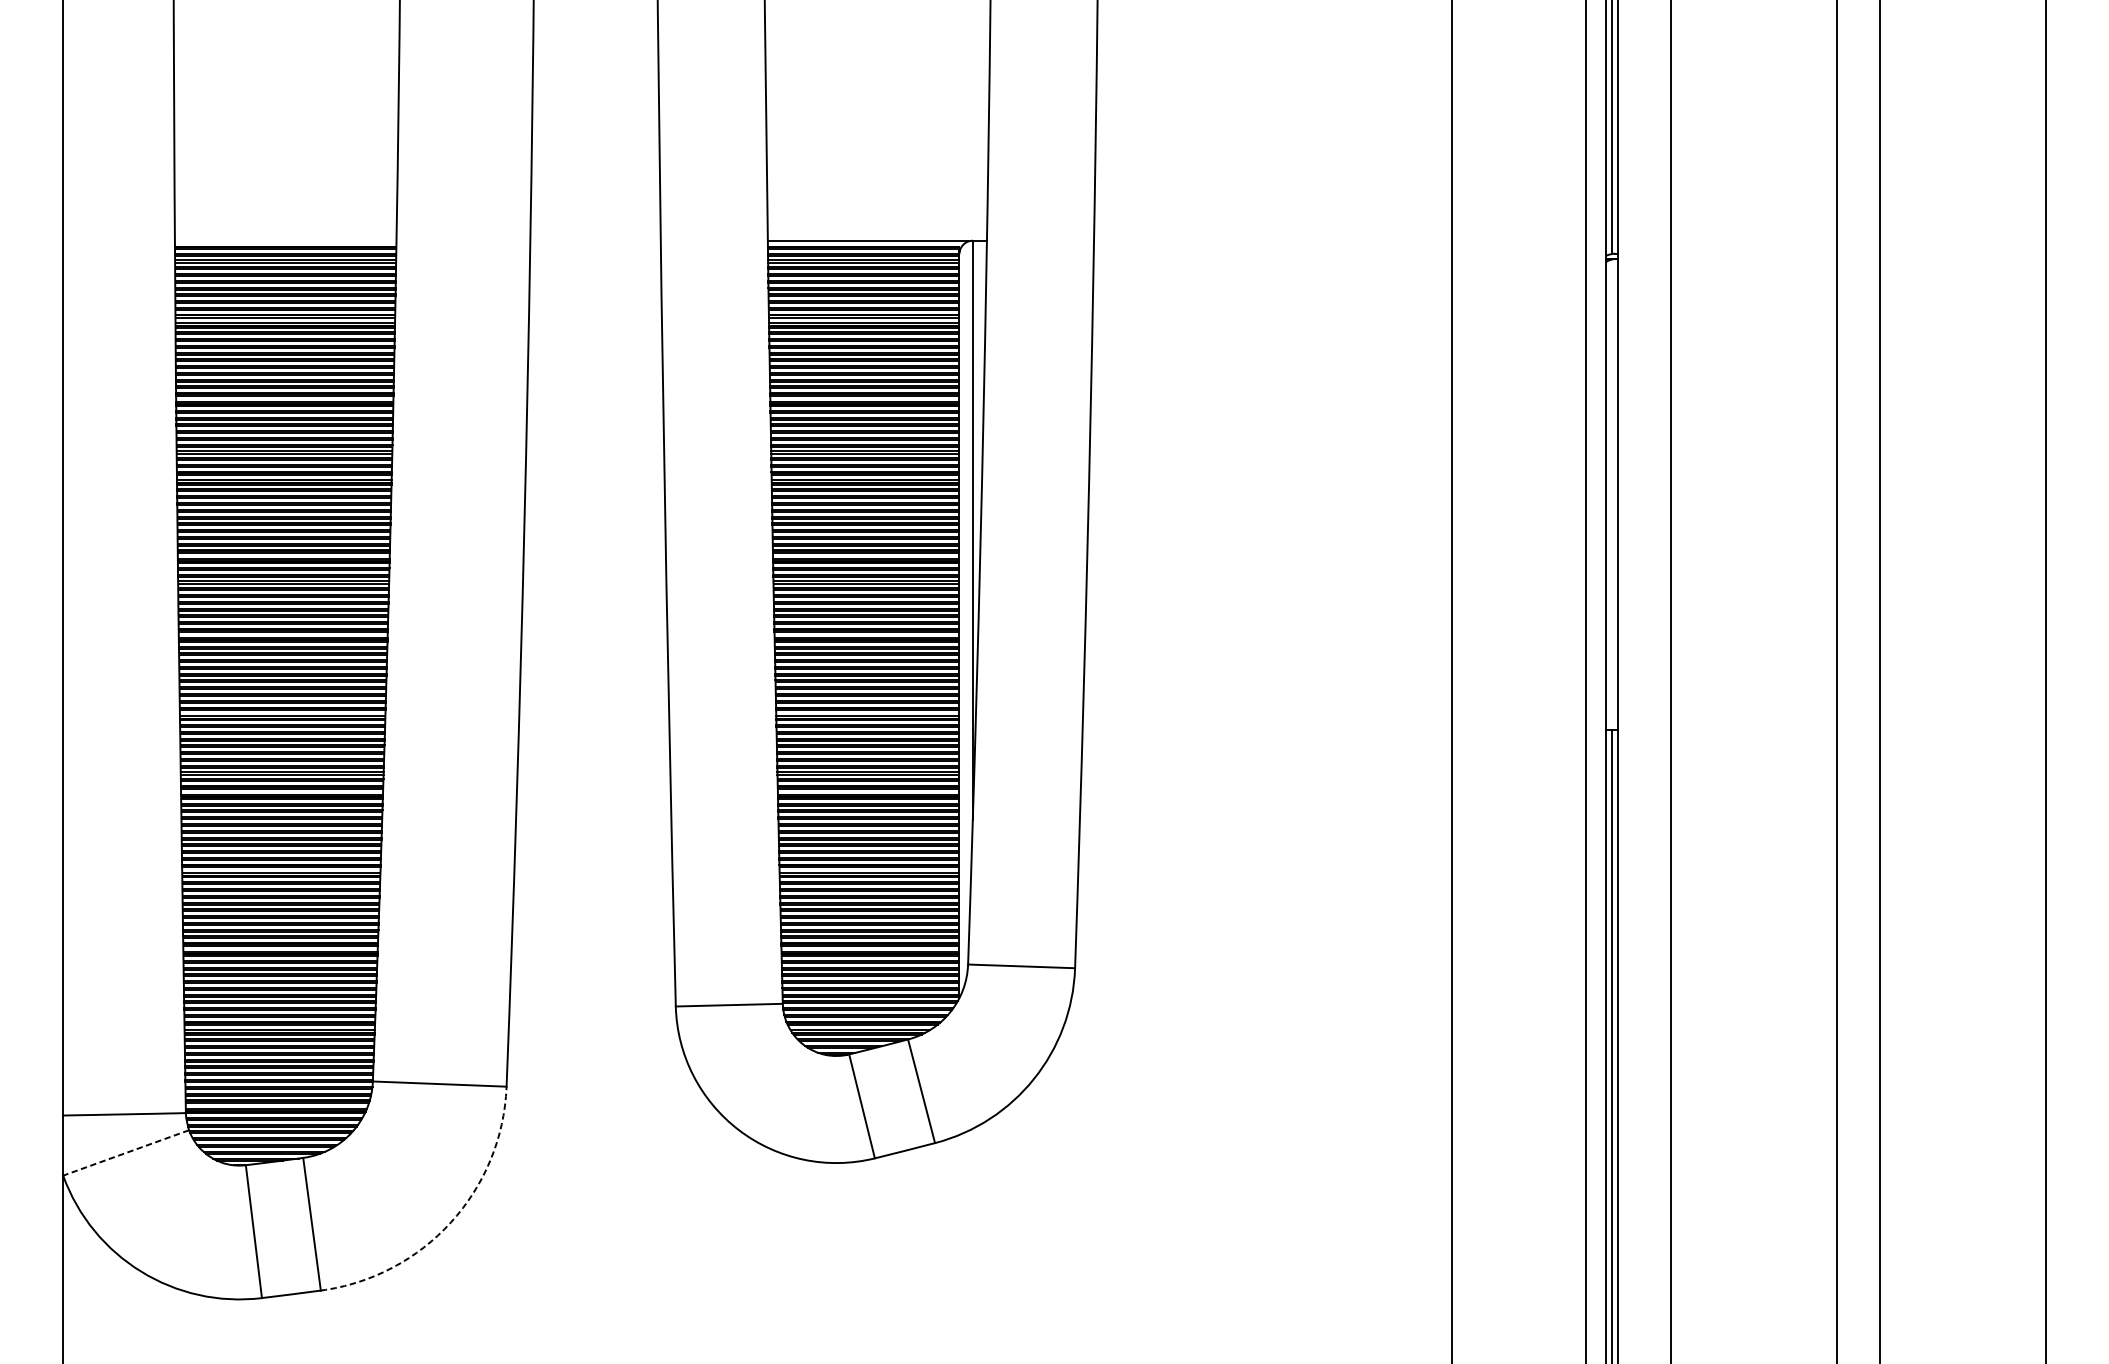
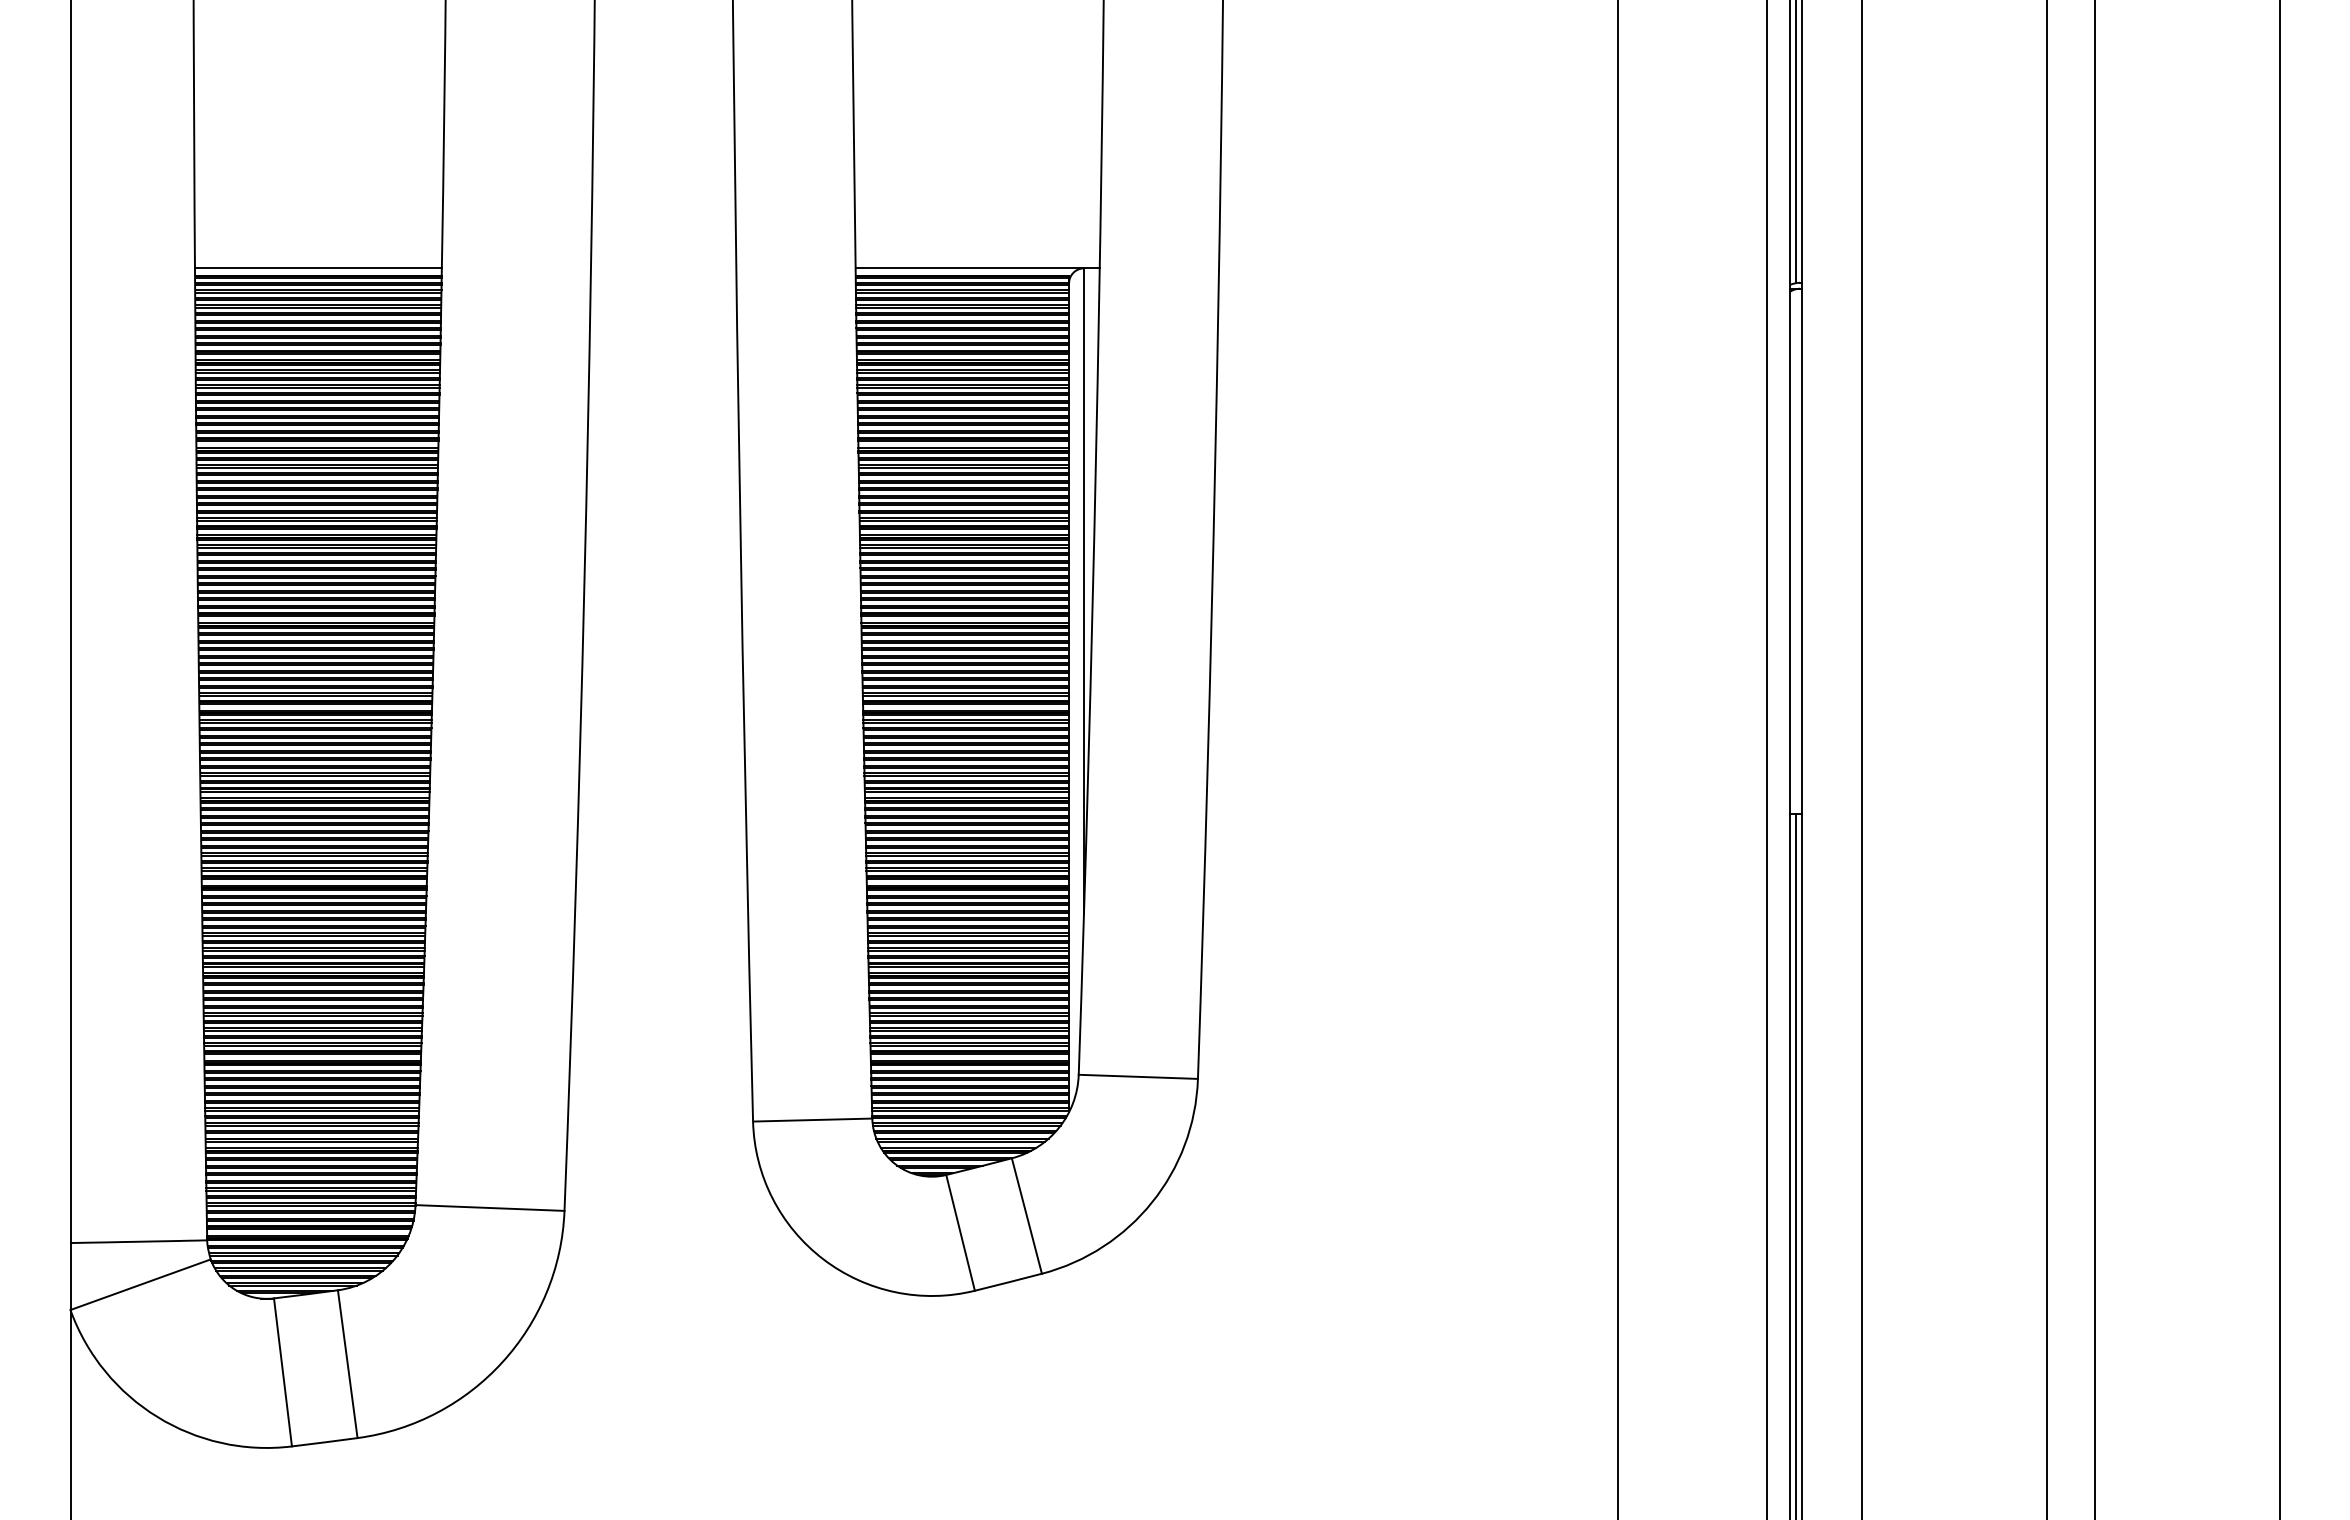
line: (285, 240) -> (318, 268), added
line: (126, 1152) -> (140, 1284), dashed -> solid
arc: (450, 1222) -> (502, 1362), dashed -> solid

